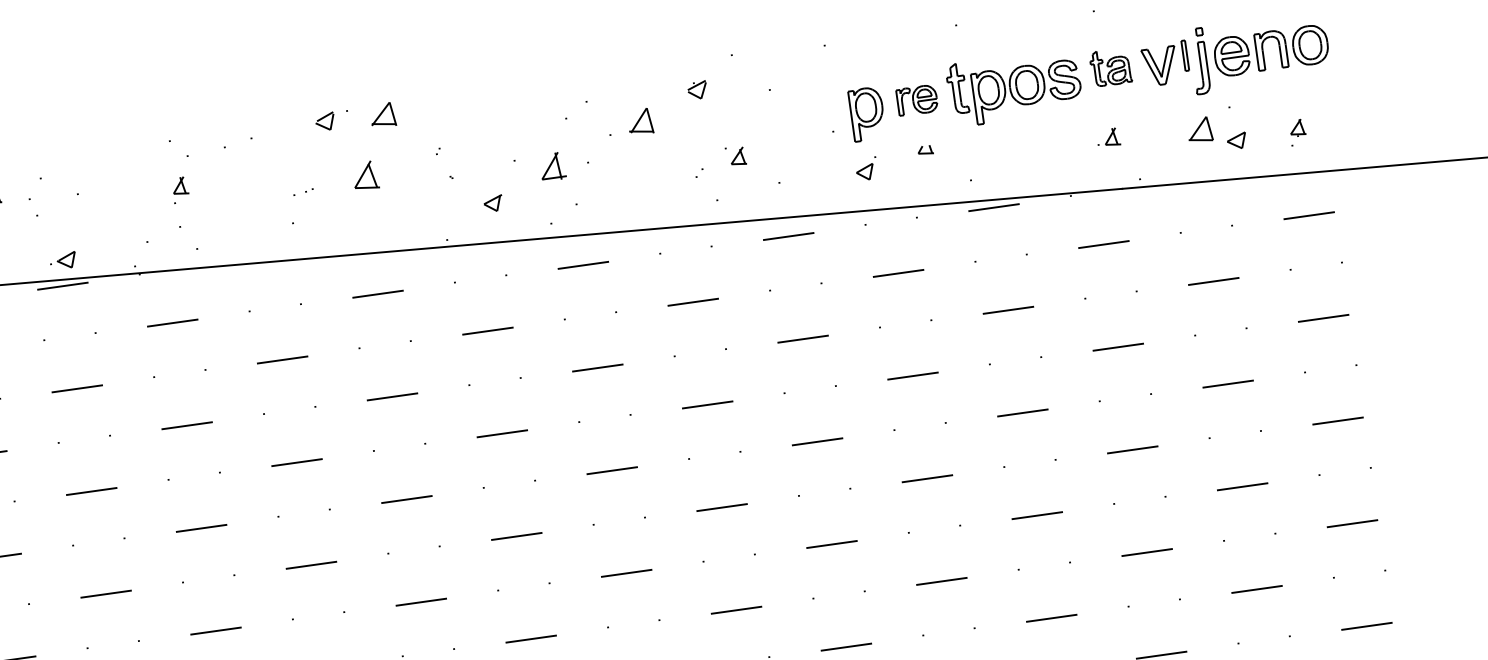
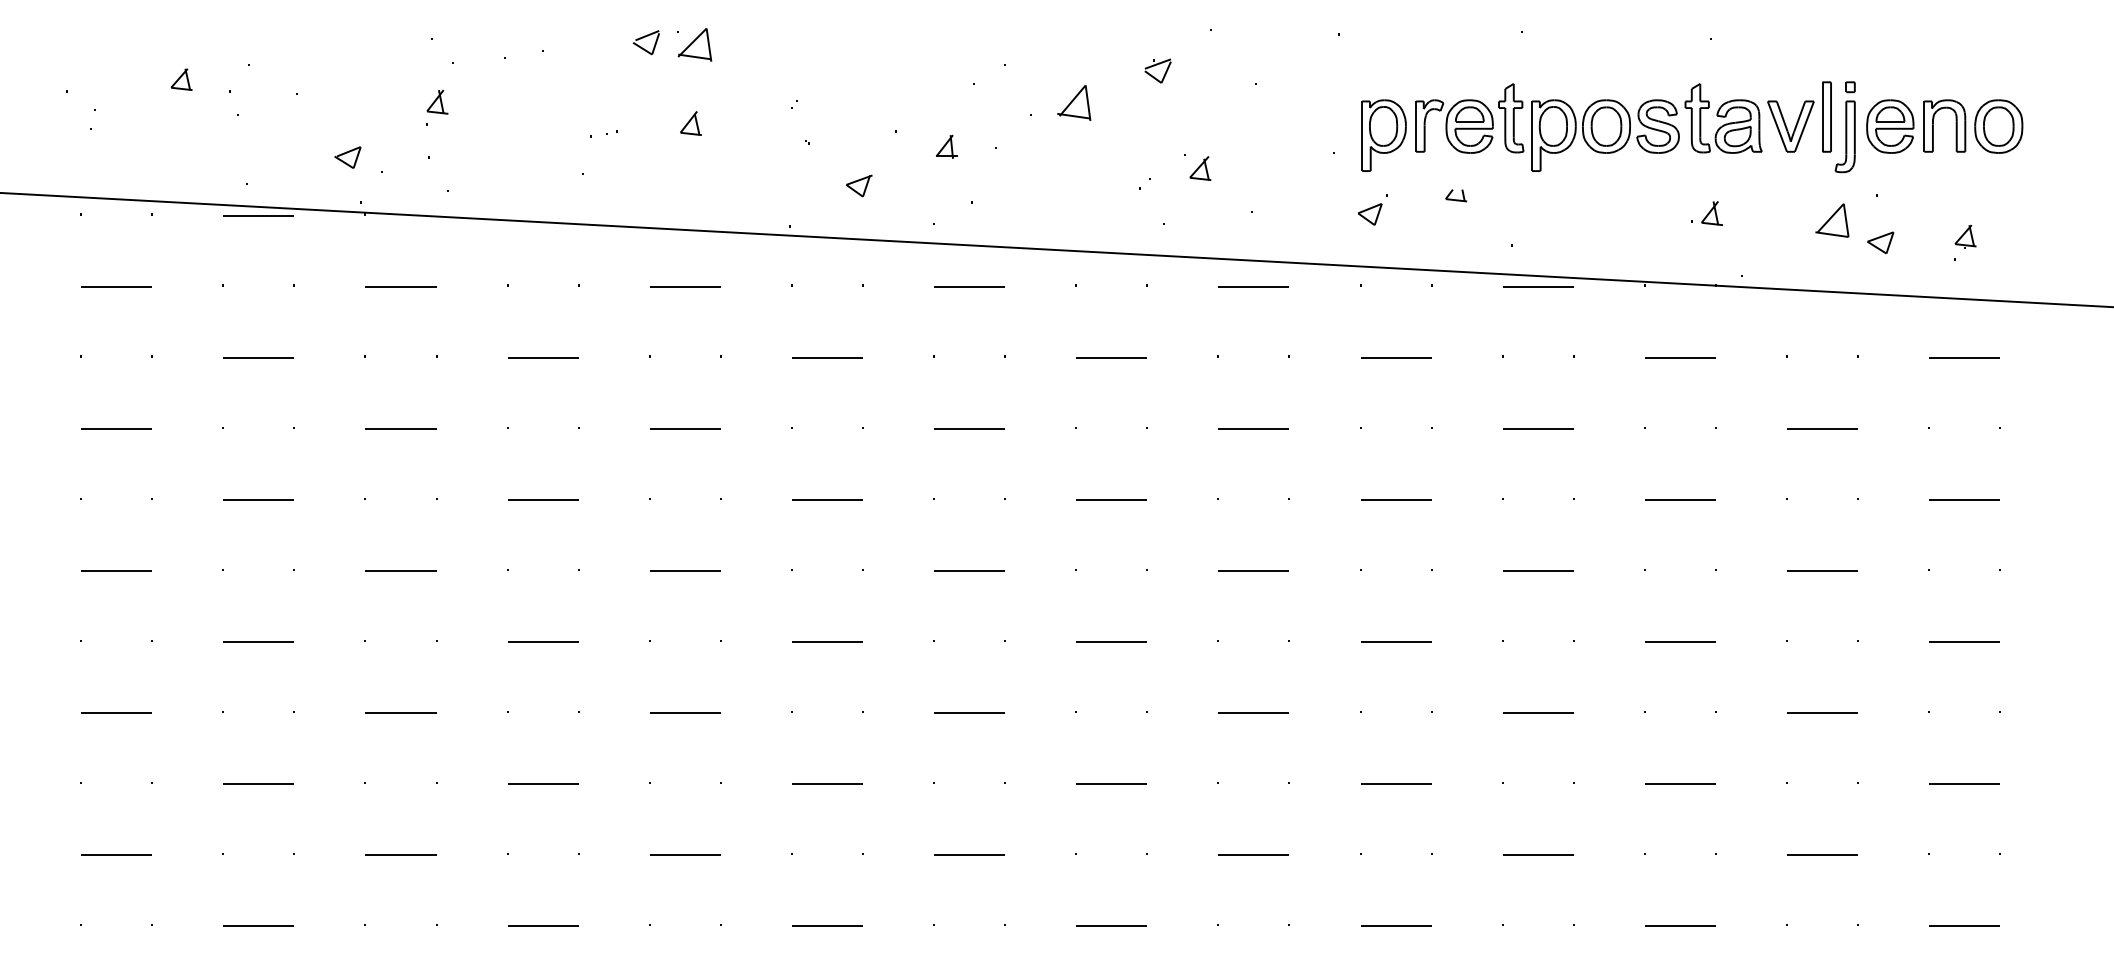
part: (1184, 55) -> (1826, 116), size x1.67
part: (1110, 67) -> (1723, 118), size x1.43
part: (917, 100) -> (1454, 126), size x1.43
part: (382, 115) -> (694, 44), moved
part: (552, 166) -> (946, 146), size x0.62
part: (365, 175) -> (690, 123), size x0.62
part: (66, 260) -> (347, 157), moved

